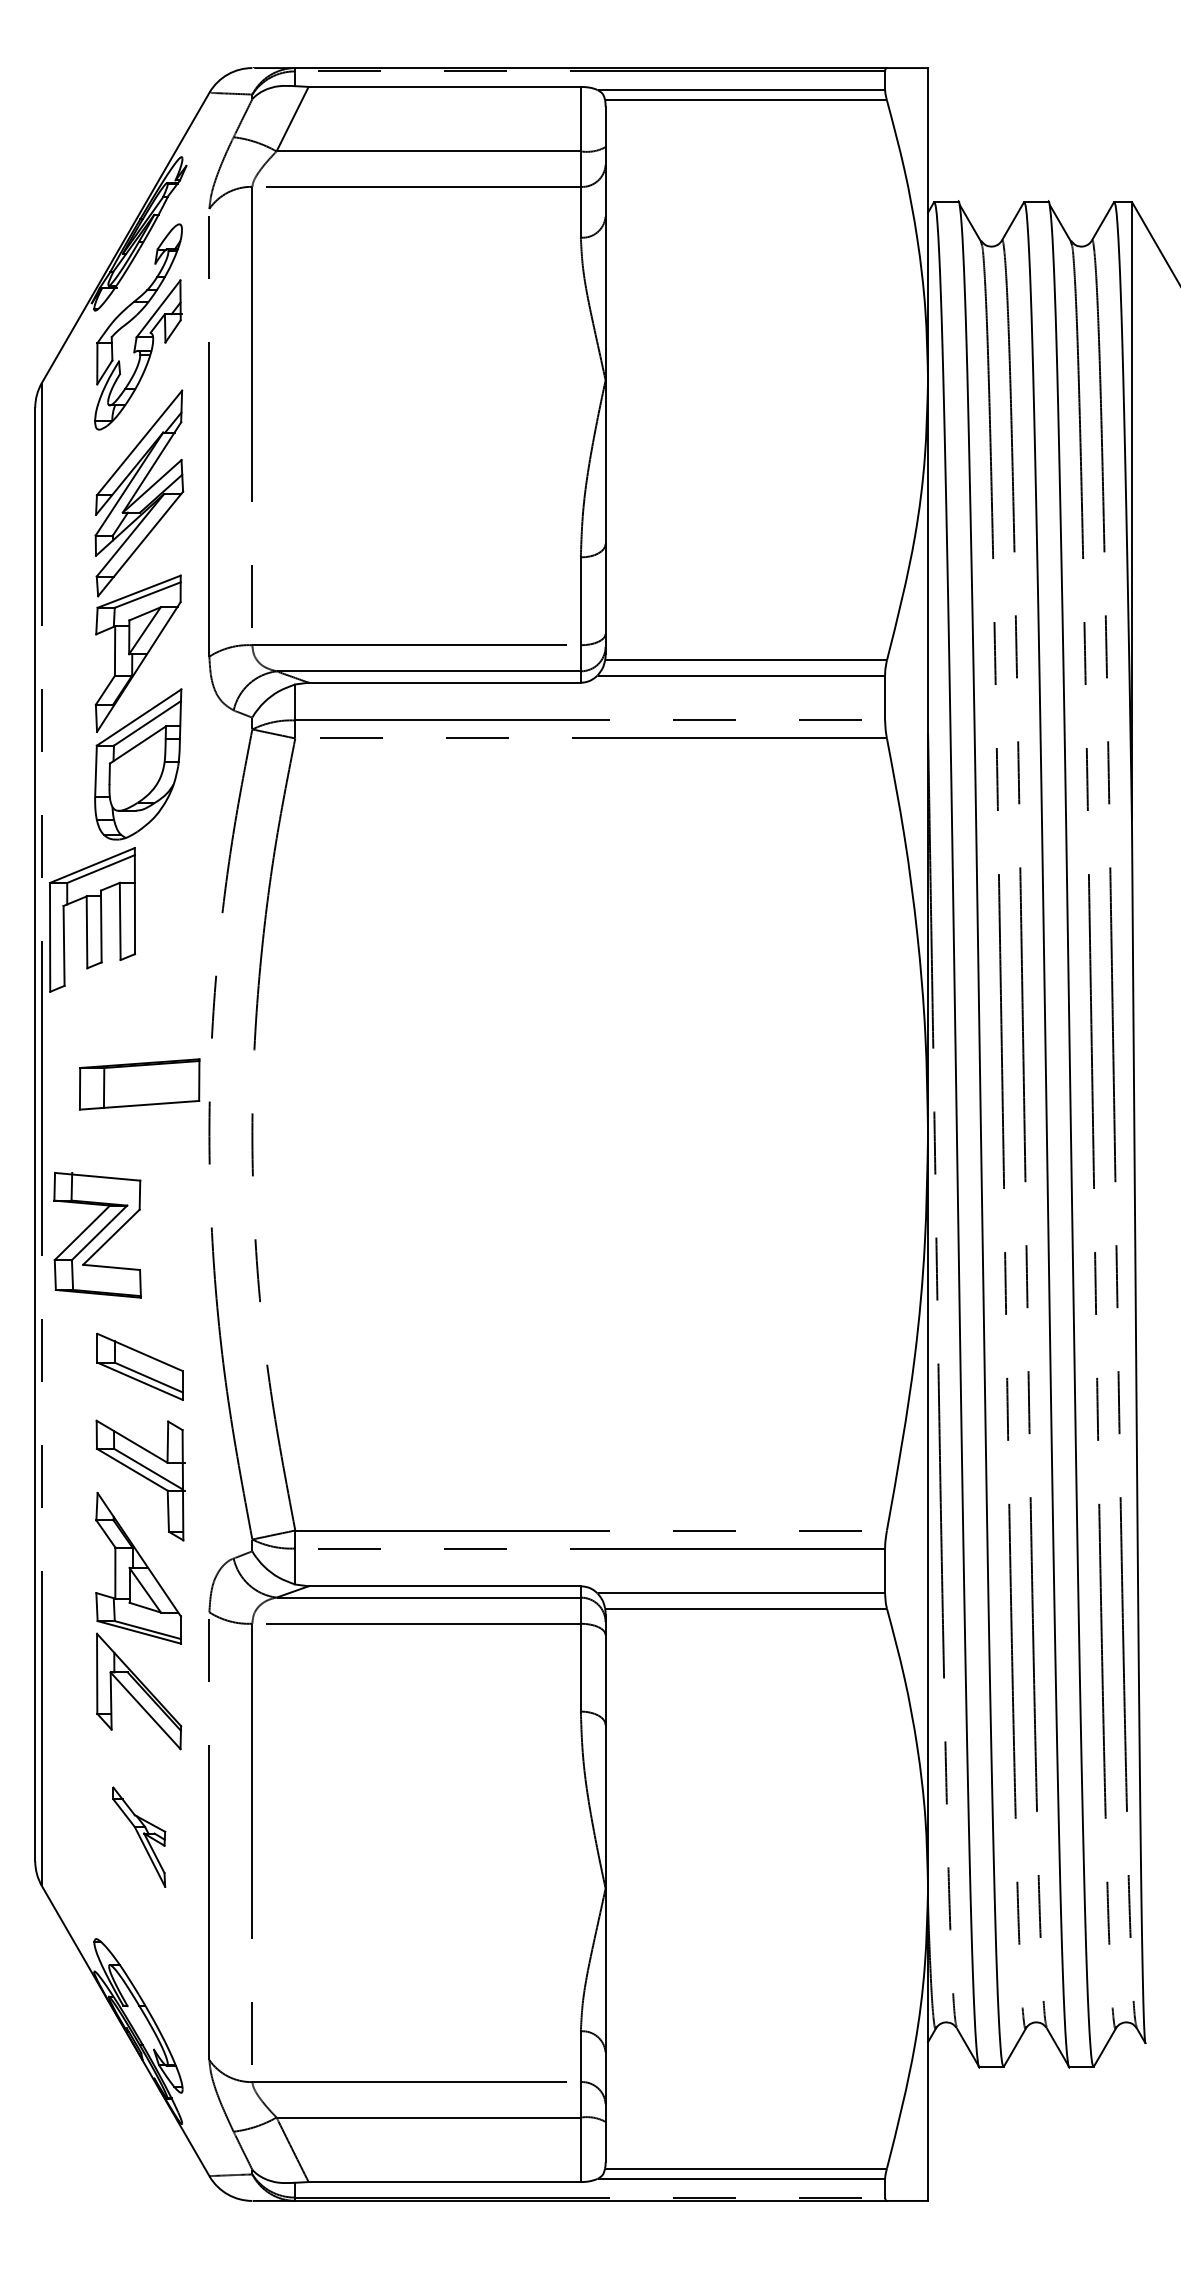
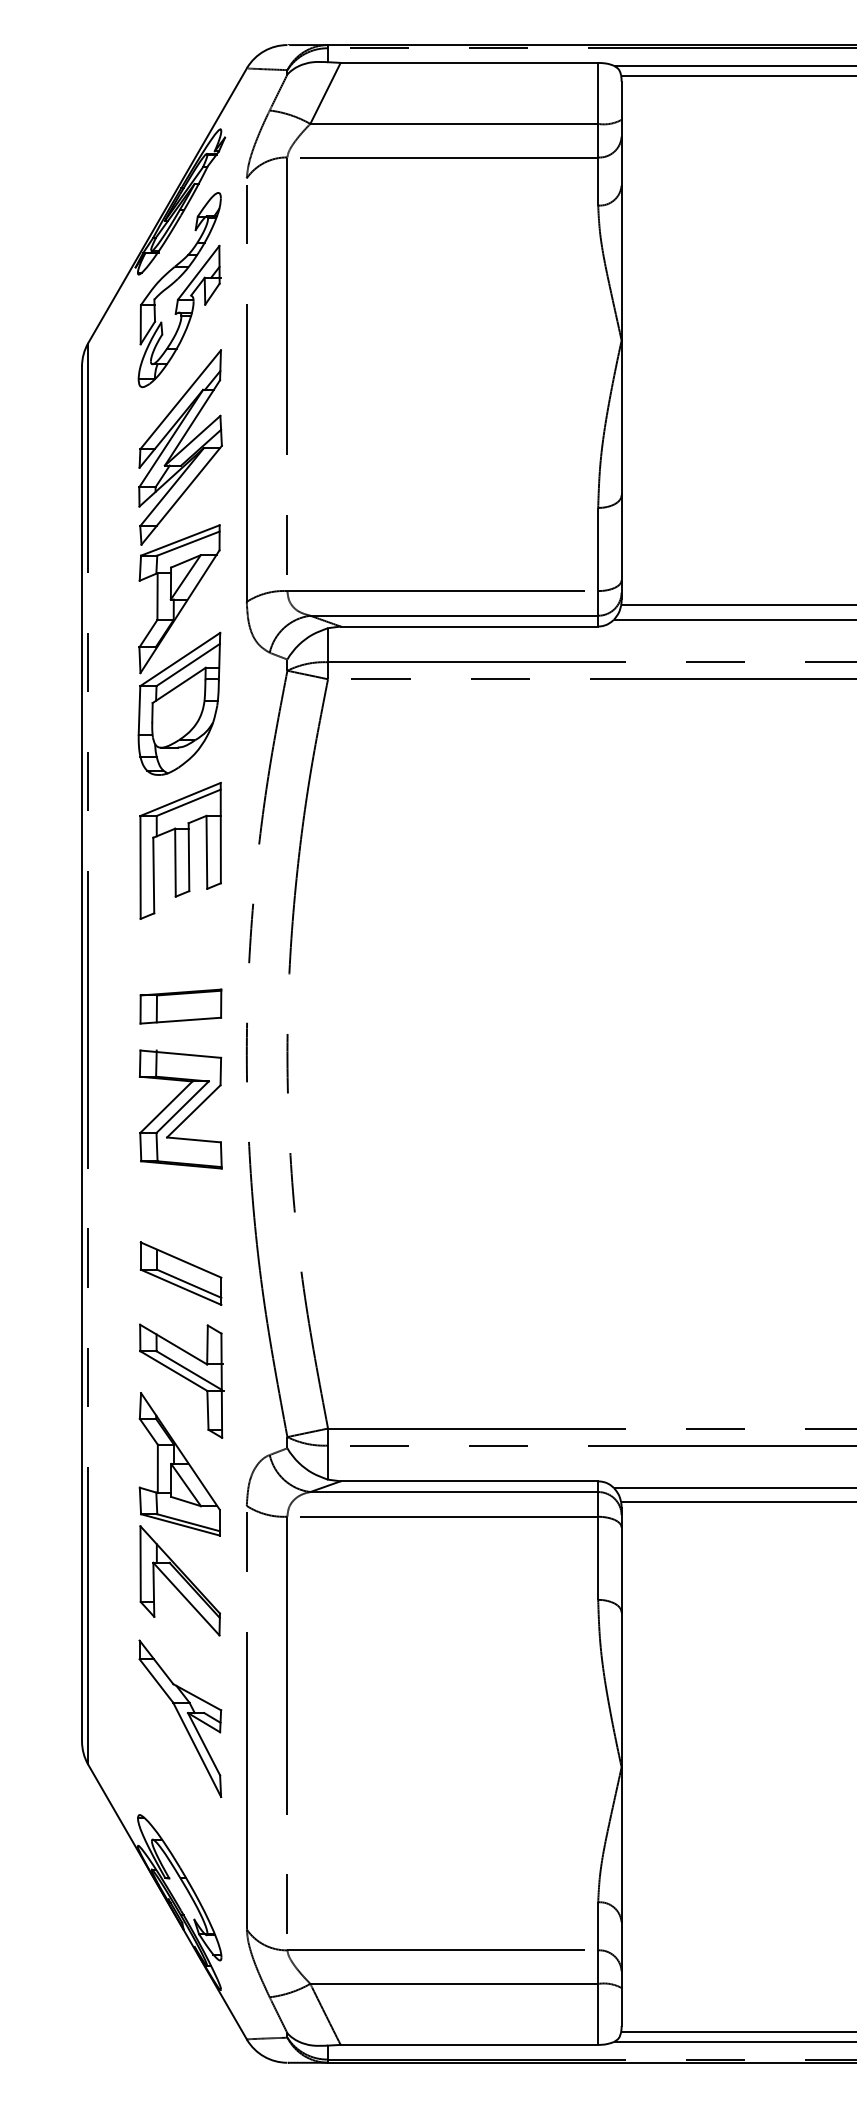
part: (92, 919) -> (180, 850), moved
part: (139, 1084) -> (180, 1006), size x0.71
part: (97, 1235) -> (180, 1109), moved
part: (139, 1836) -> (180, 1718), size x1.67

